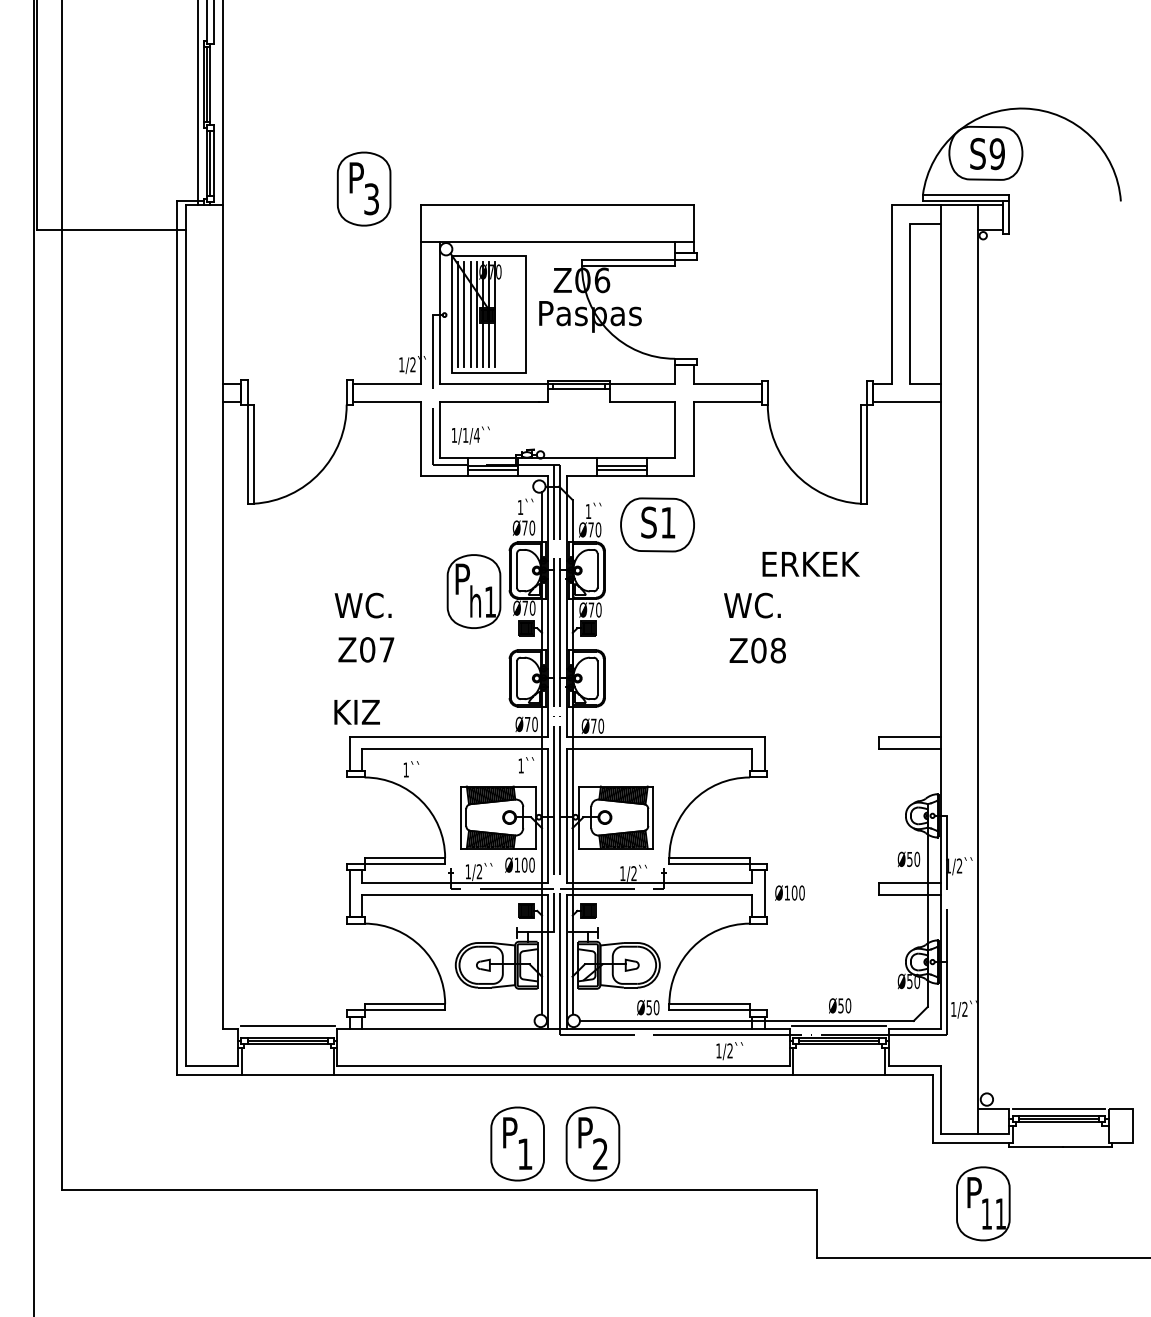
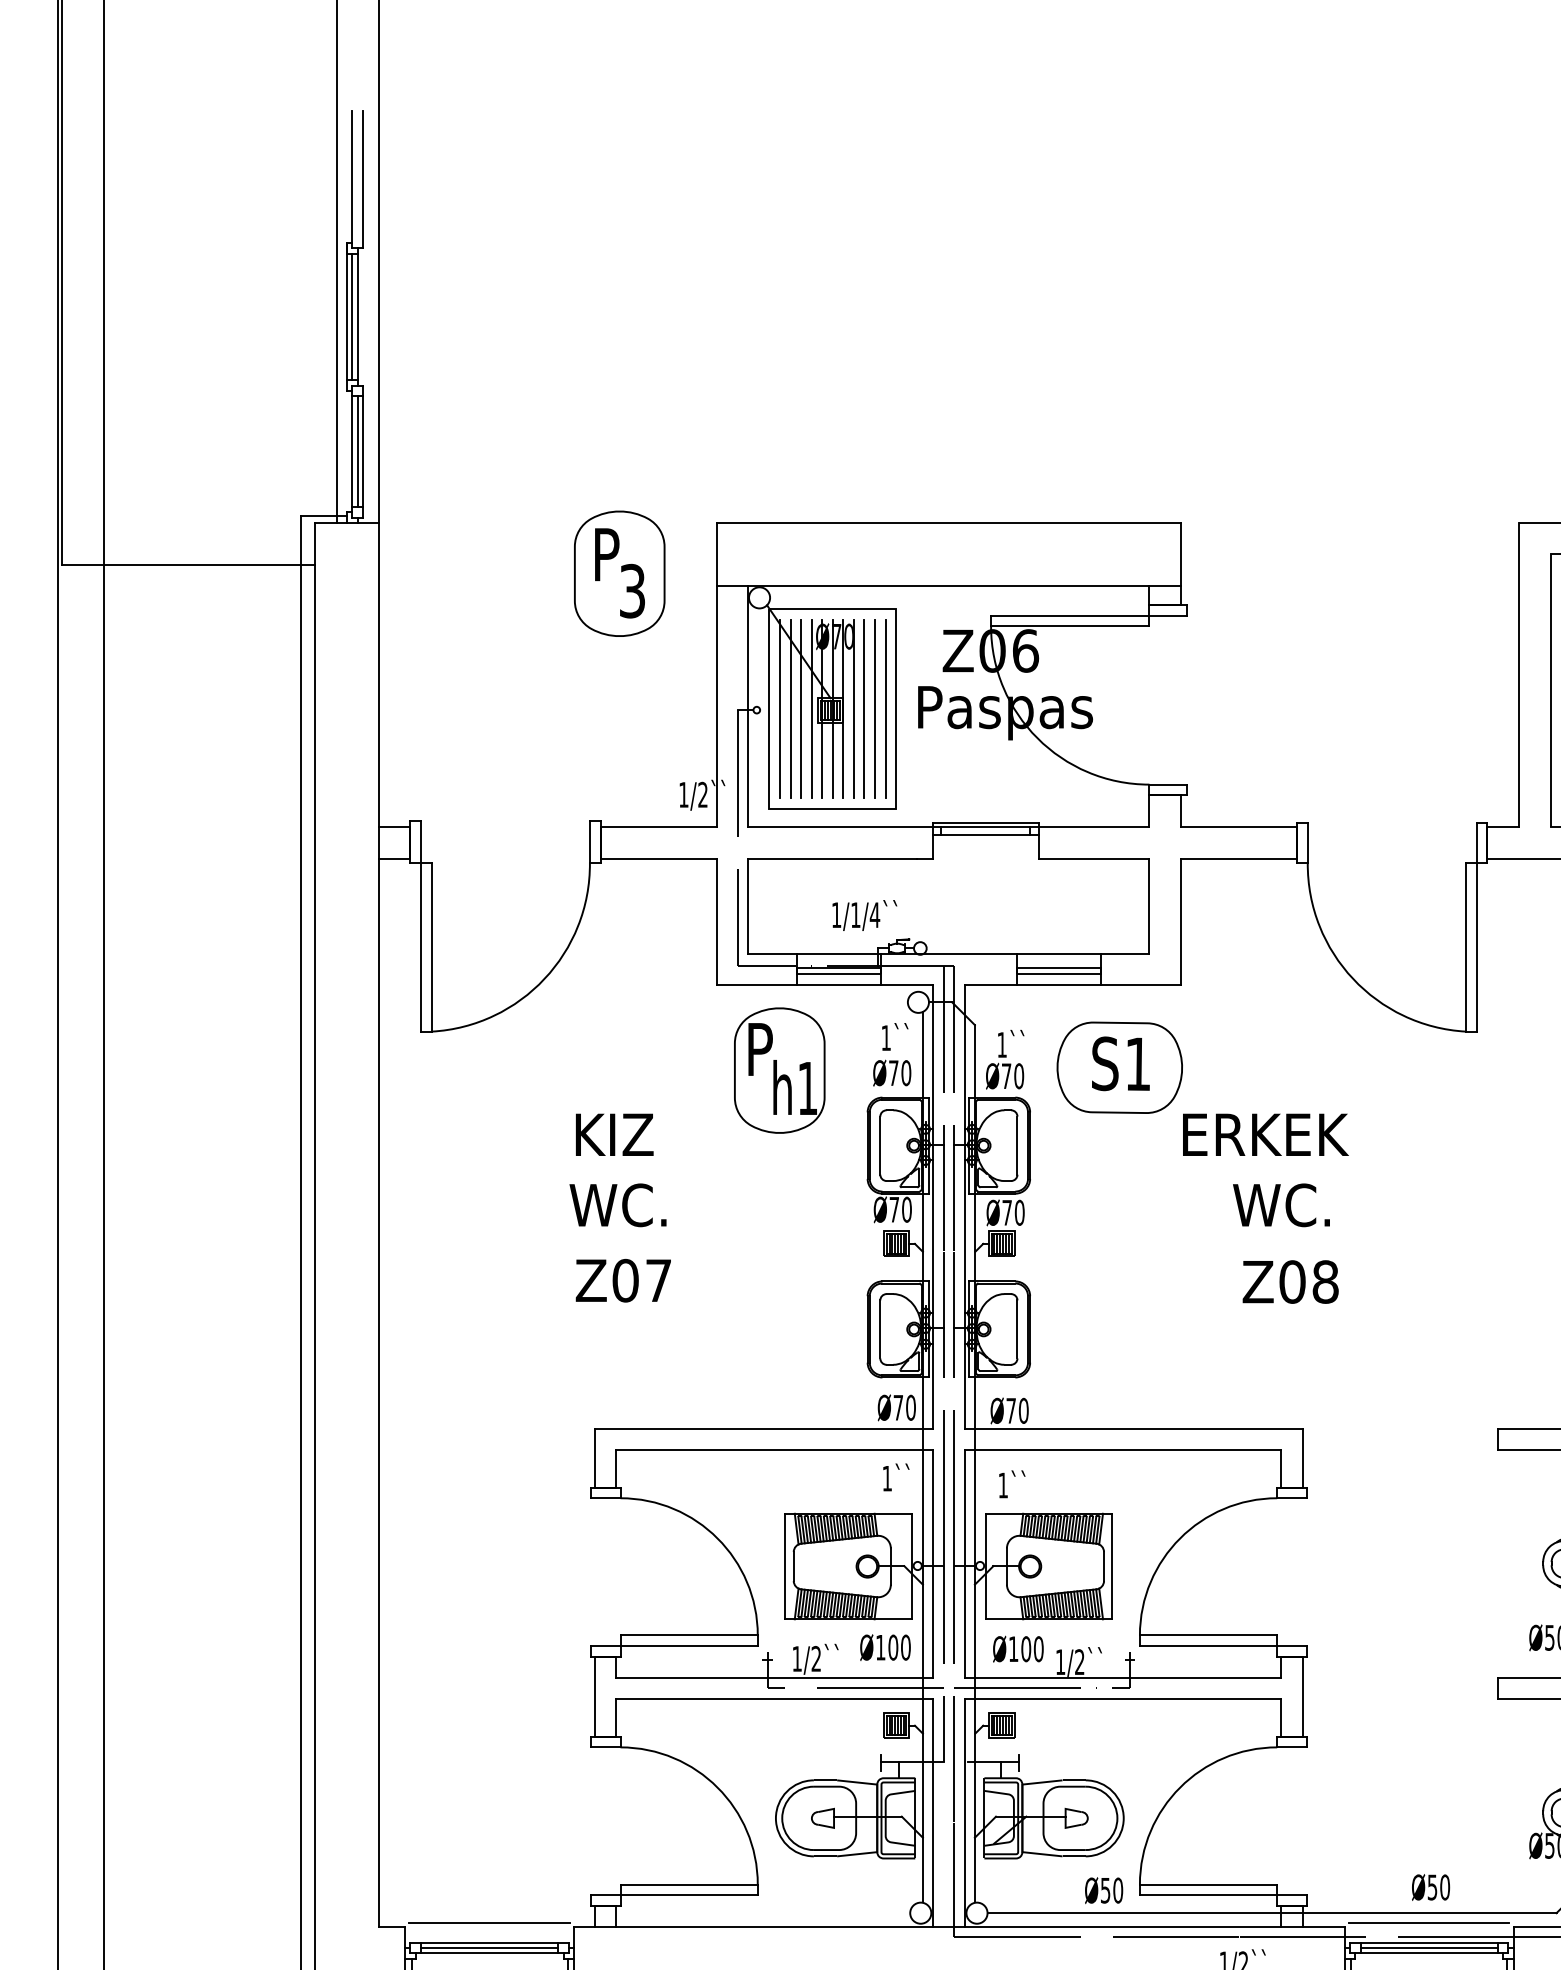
part: (363, 188) -> (618, 572), moved
line: (501, 314) -> (853, 709), added
line: (507, 314) -> (864, 709), added
line: (513, 314) -> (874, 709), added
line: (520, 314) -> (886, 709), added
text: (470, 435) -> (864, 915), moved
text: (810, 564) -> (1264, 1135), moved
part: (473, 591) -> (778, 1070), moved
text: (356, 712) -> (613, 1135), moved
text: (411, 769) -> (1012, 1484), moved
text: (789, 892) -> (1017, 1648), moved

